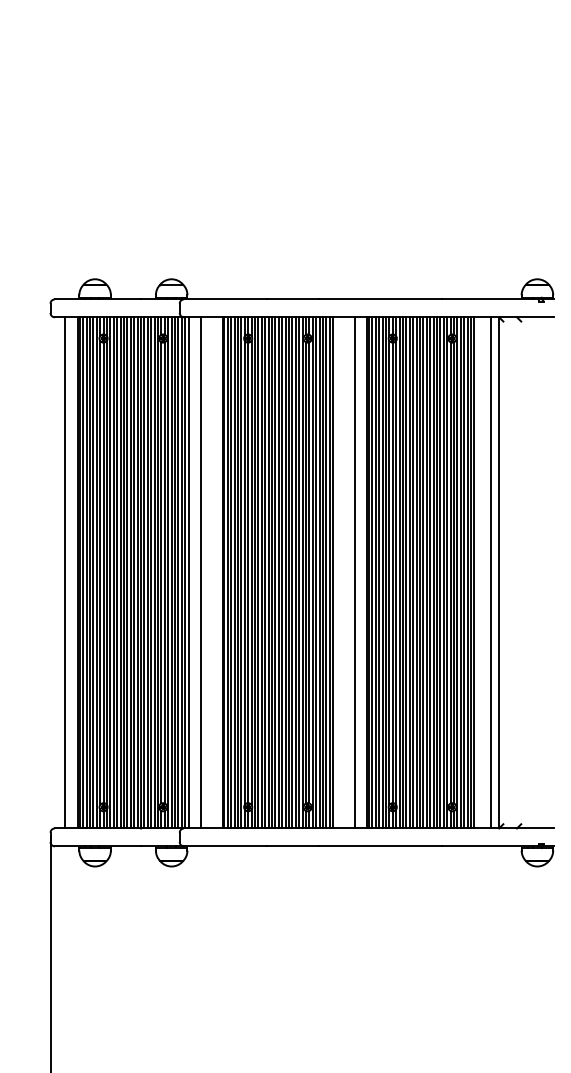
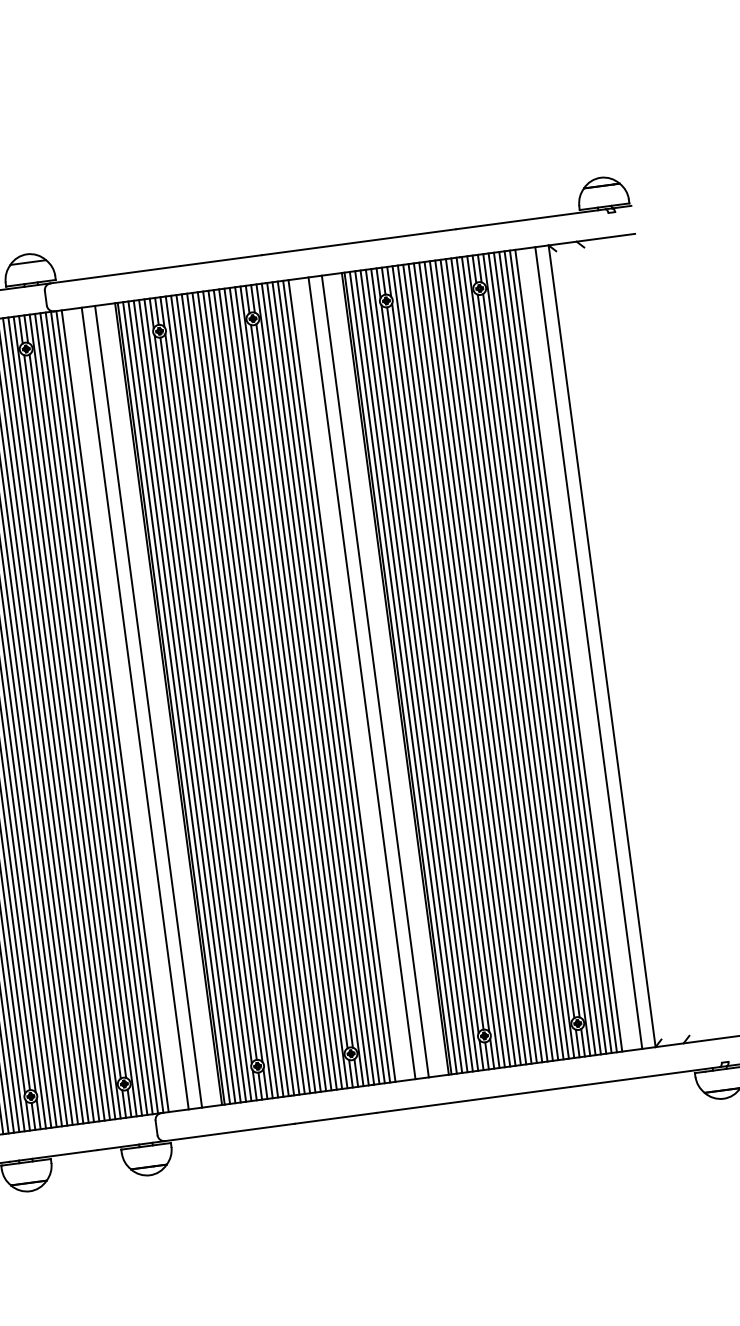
line: (209, 572) -> (147, 706), added
line: (346, 572) -> (362, 677), added
line: (477, 572) -> (568, 650), added

